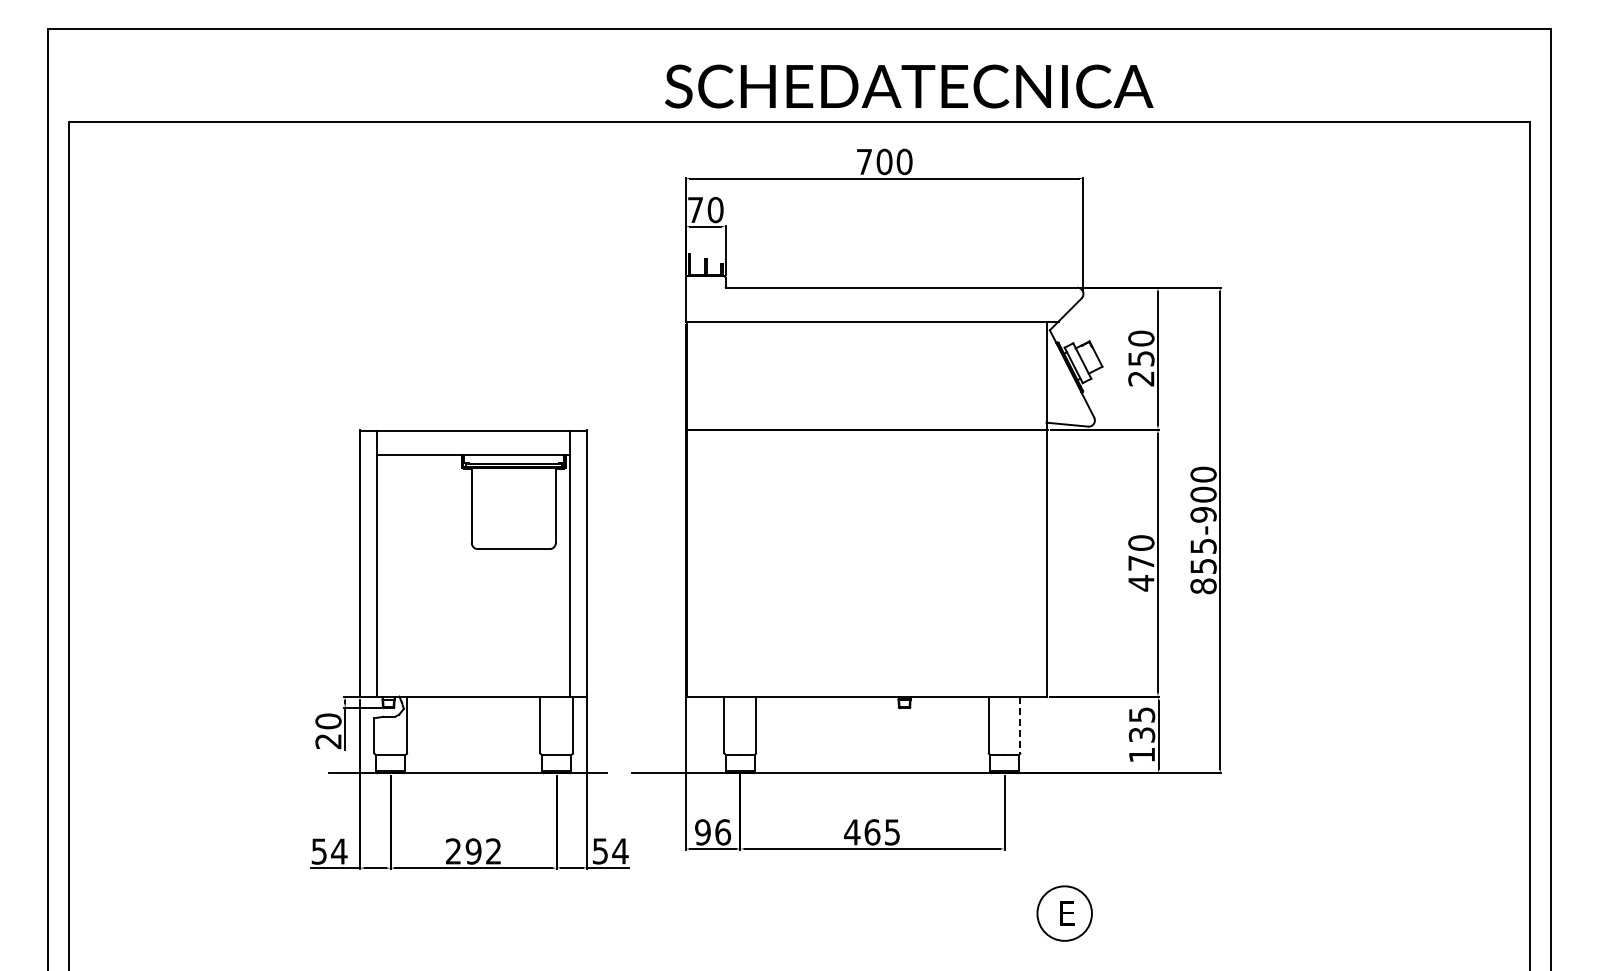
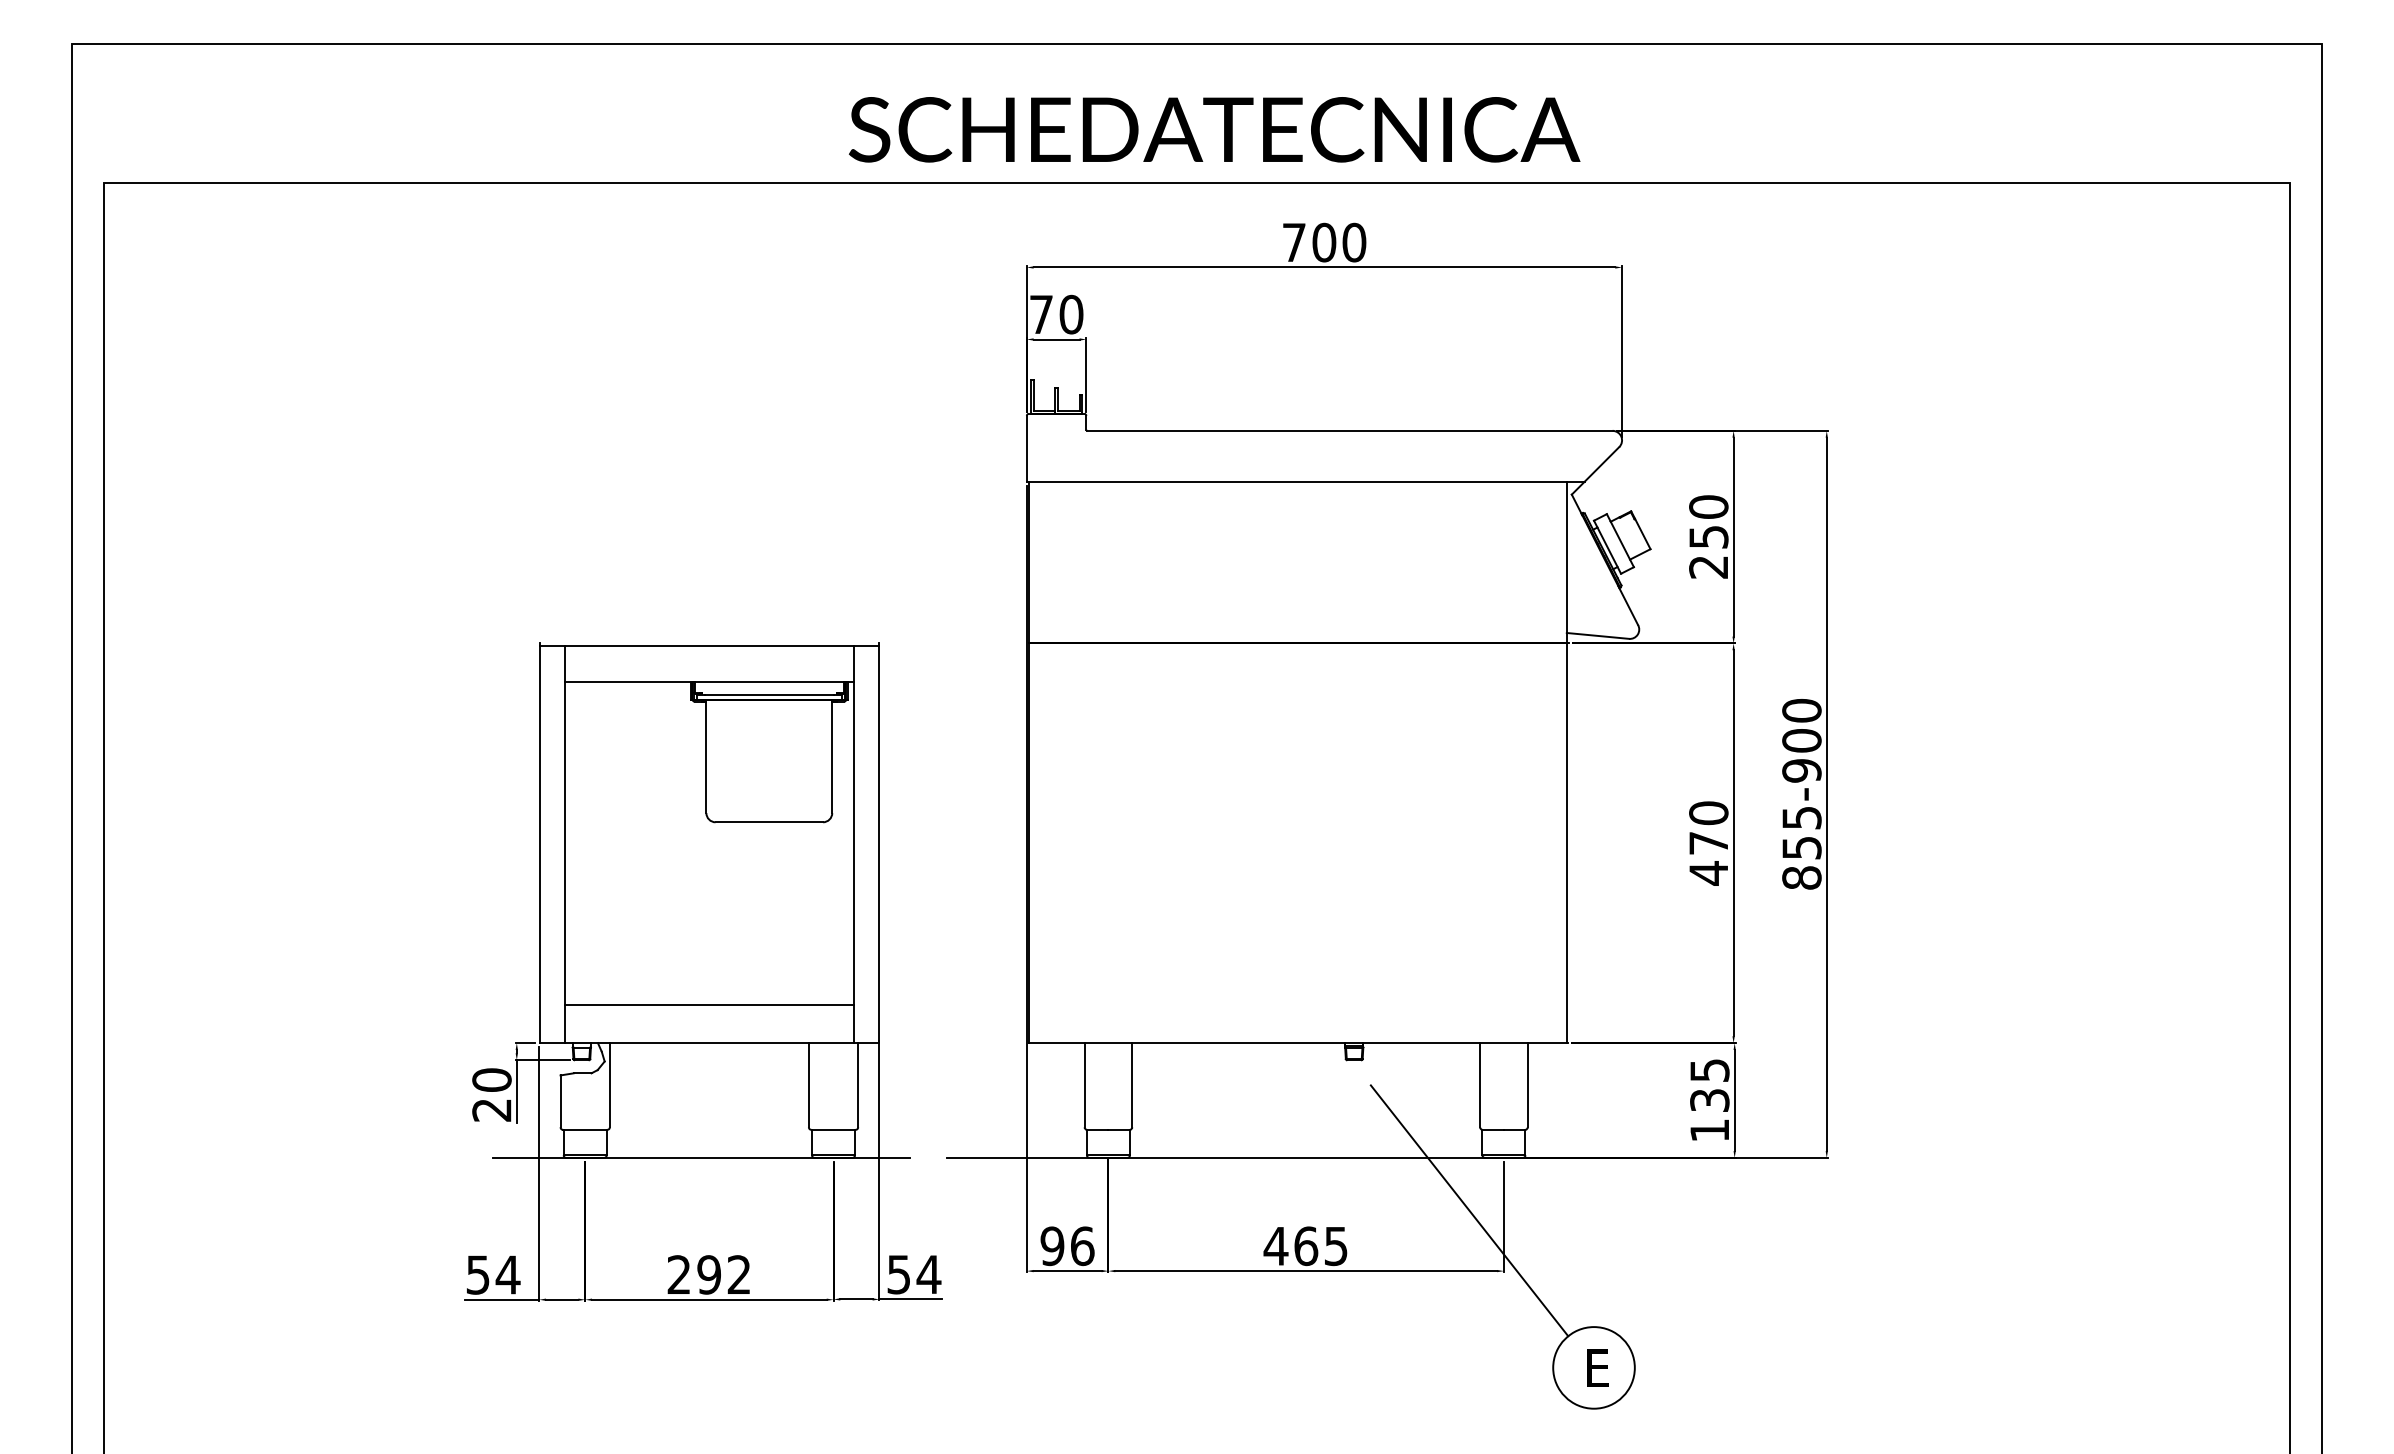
text: (909, 86) -> (1214, 129), moved
line: (473, 671) -> (708, 1005), added
line: (1020, 725) -> (1527, 1086), dashed -> solid
line: (981, 808) -> (1469, 1210), added

